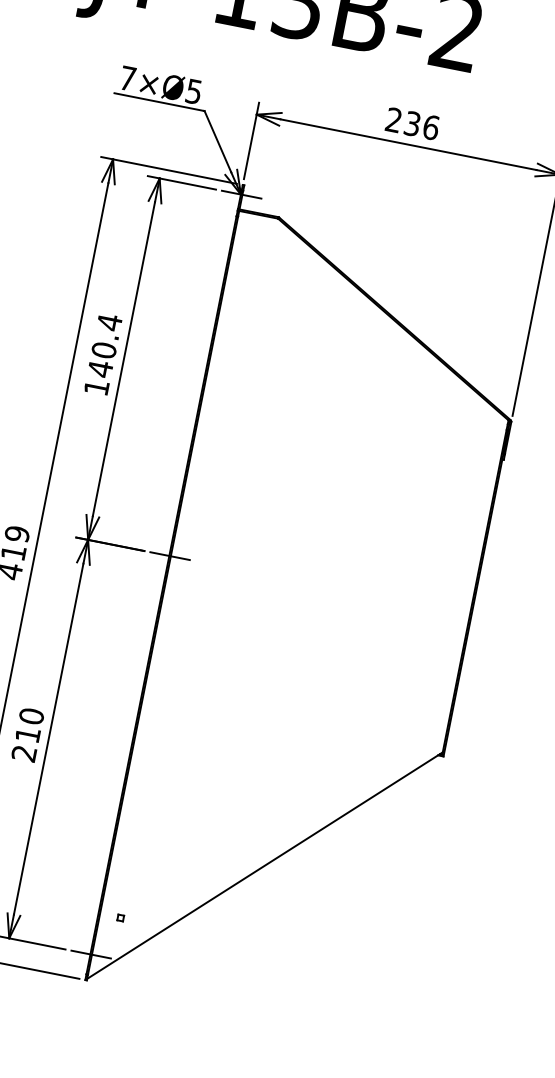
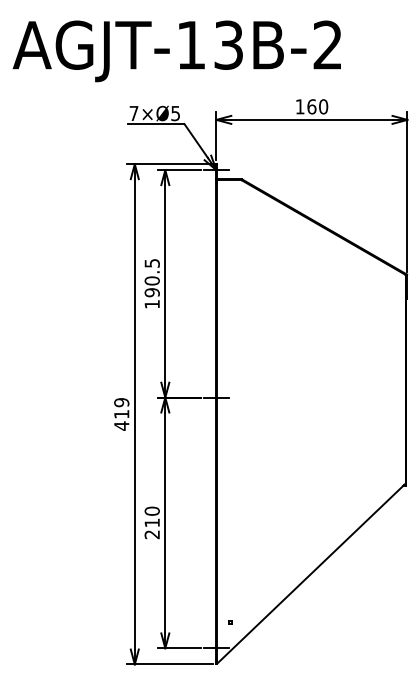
text: (412, 123) -> (311, 106), 236 -> 160
text: (103, 344) -> (151, 277), 140.4 -> 190.5

